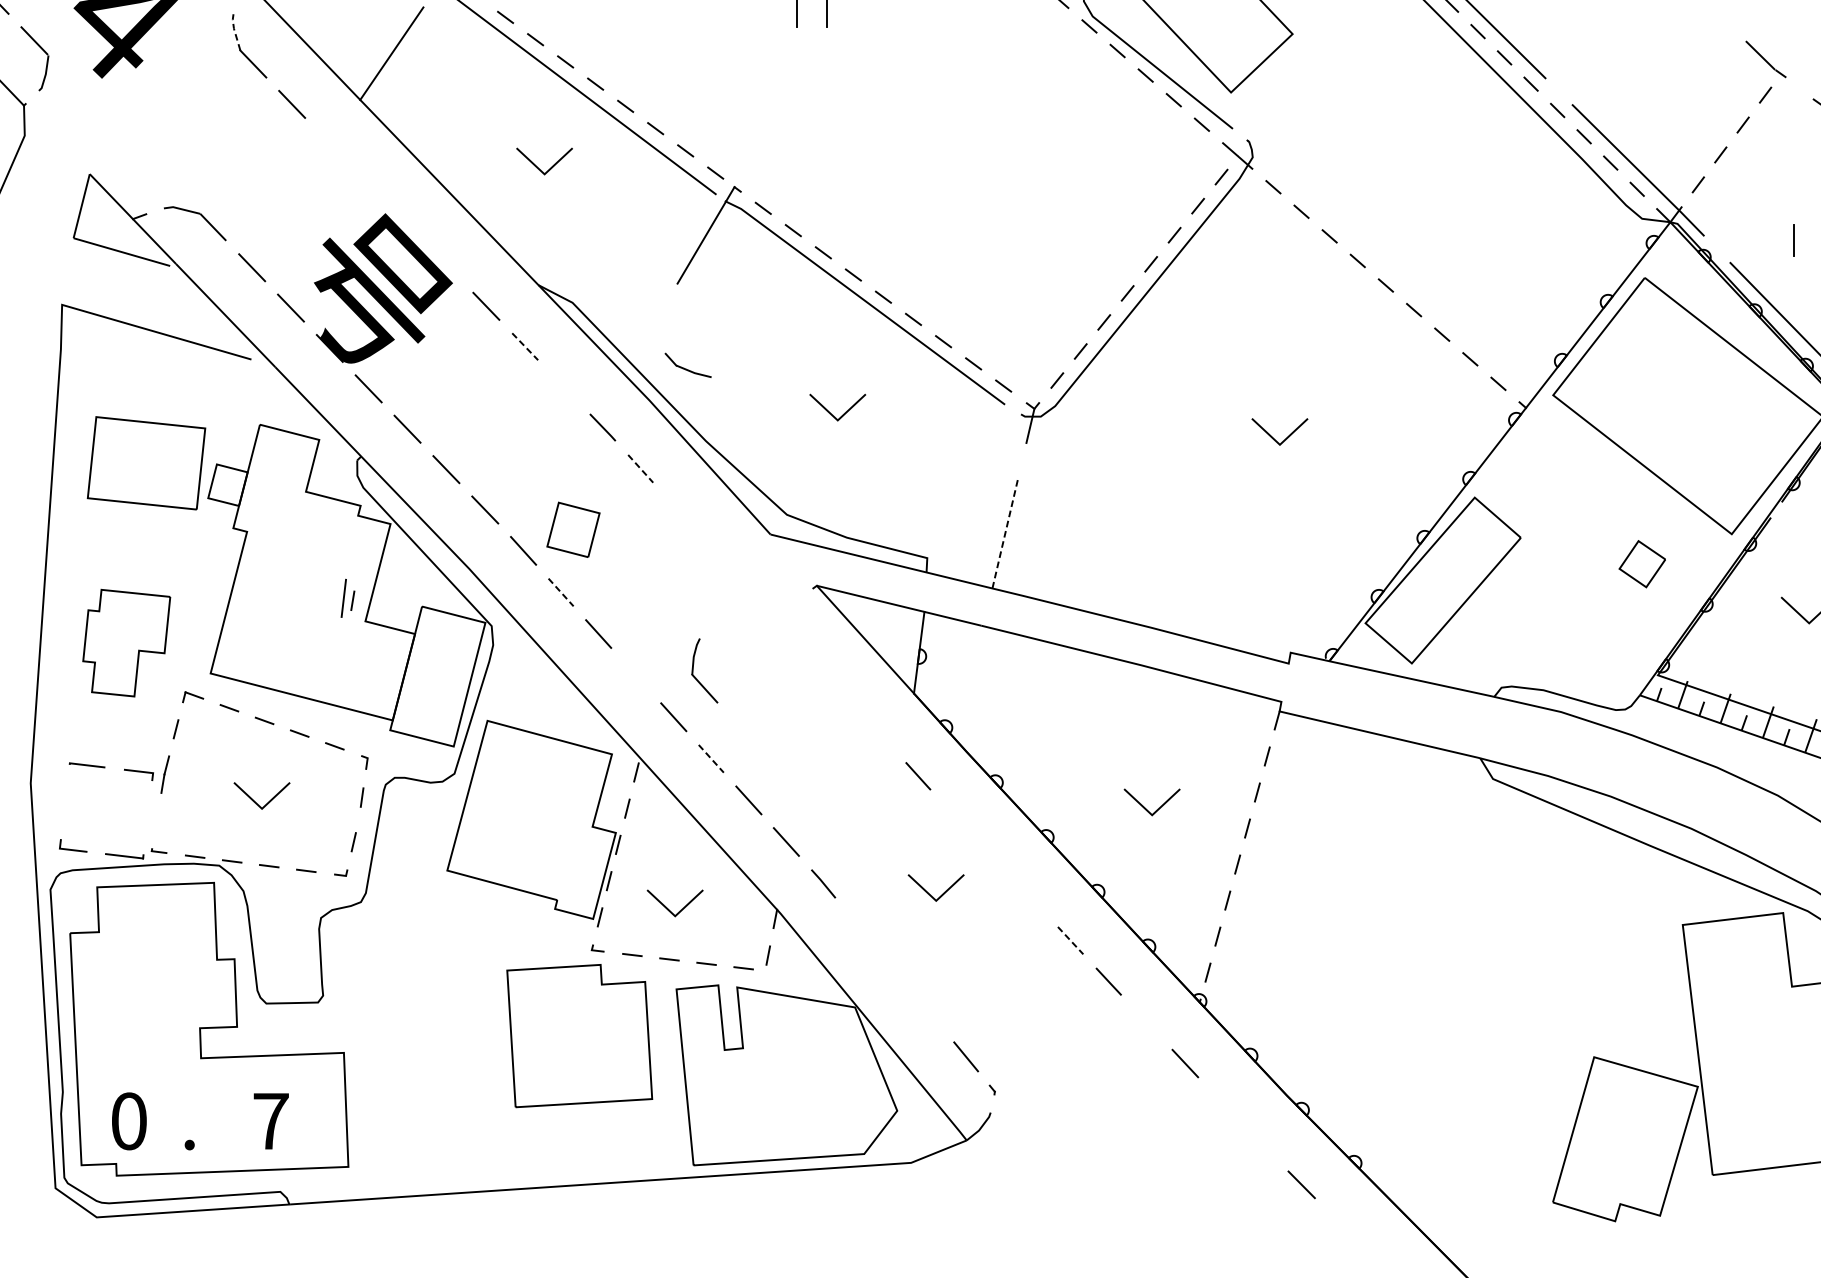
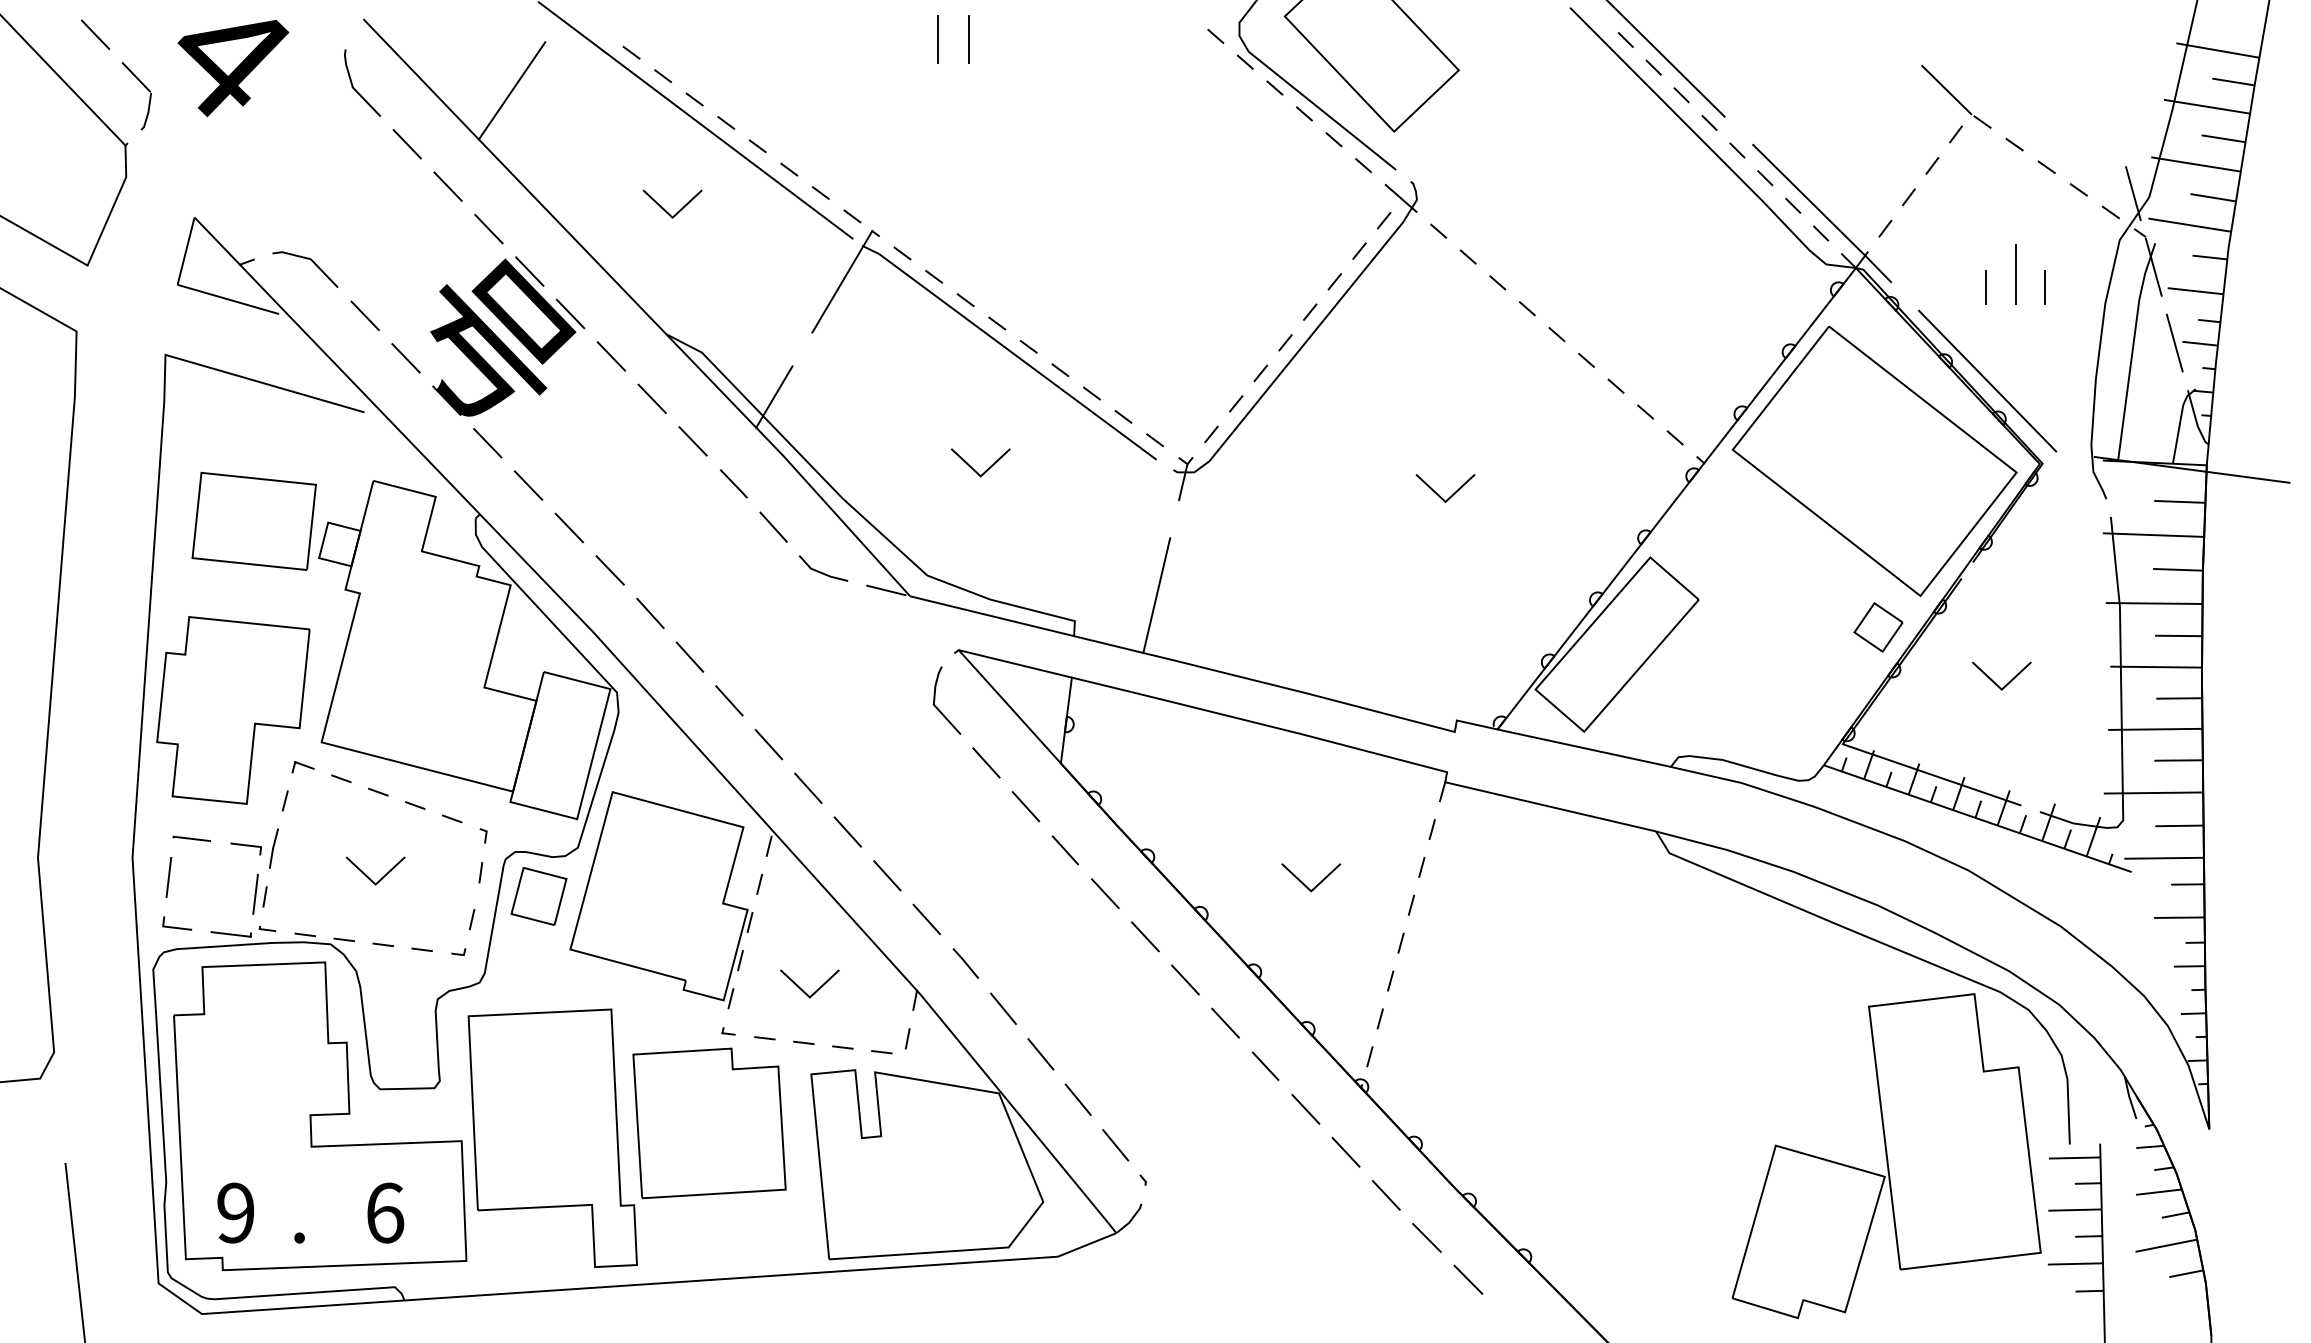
line: (234, 31) -> (346, 67), dashed -> solid
part: (1766, 59) -> (1956, 96), size x1.67
line: (330, 144) -> (447, 186), added
line: (369, 184) -> (488, 228), added
line: (408, 225) -> (529, 271), added
line: (447, 265) -> (570, 313), added
line: (641, 344) -> (774, 396), added
line: (525, 346) -> (652, 398), dashed -> solid
part: (688, 365) -> (823, 568), moved
line: (563, 387) -> (692, 441), added
line: (640, 469) -> (773, 527), dashed -> solid
part: (573, 529) -> (538, 895), moved
line: (748, 529) -> (886, 590), added
line: (1004, 533) -> (1156, 595), dashed -> solid
part: (1642, 564) -> (1878, 627), moved
line: (560, 592) -> (689, 657), dashed -> solid
part: (347, 598) -> (259, 894), moved
part: (126, 643) -> (233, 710), size x1.67
part: (693, 670) -> (935, 700), moved
line: (635, 675) -> (768, 744), added
line: (843, 692) -> (986, 762), added
line: (880, 734) -> (1025, 806), added
line: (710, 759) -> (847, 832), dashed -> solid
line: (64, 801) -> (168, 876), added
line: (955, 817) -> (1104, 893), added
line: (994, 858) -> (1145, 936), added
line: (929, 893) -> (1077, 973), removed
line: (1032, 899) -> (1185, 979), added
line: (859, 926) -> (1003, 1008), added
line: (1070, 940) -> (1225, 1023), dashed -> solid
line: (894, 970) -> (1040, 1054), added
line: (929, 1013) -> (1077, 1099), added
line: (1146, 1022) -> (1305, 1109), added
part: (430, 1049) -> (552, 1137), added
line: (1222, 1104) -> (1385, 1195), added
text: (128, 1120) -> (235, 1212), 0 -> 9
text: (271, 1120) -> (385, 1212), 7 -> 6
line: (1261, 1144) -> (1426, 1237), added

